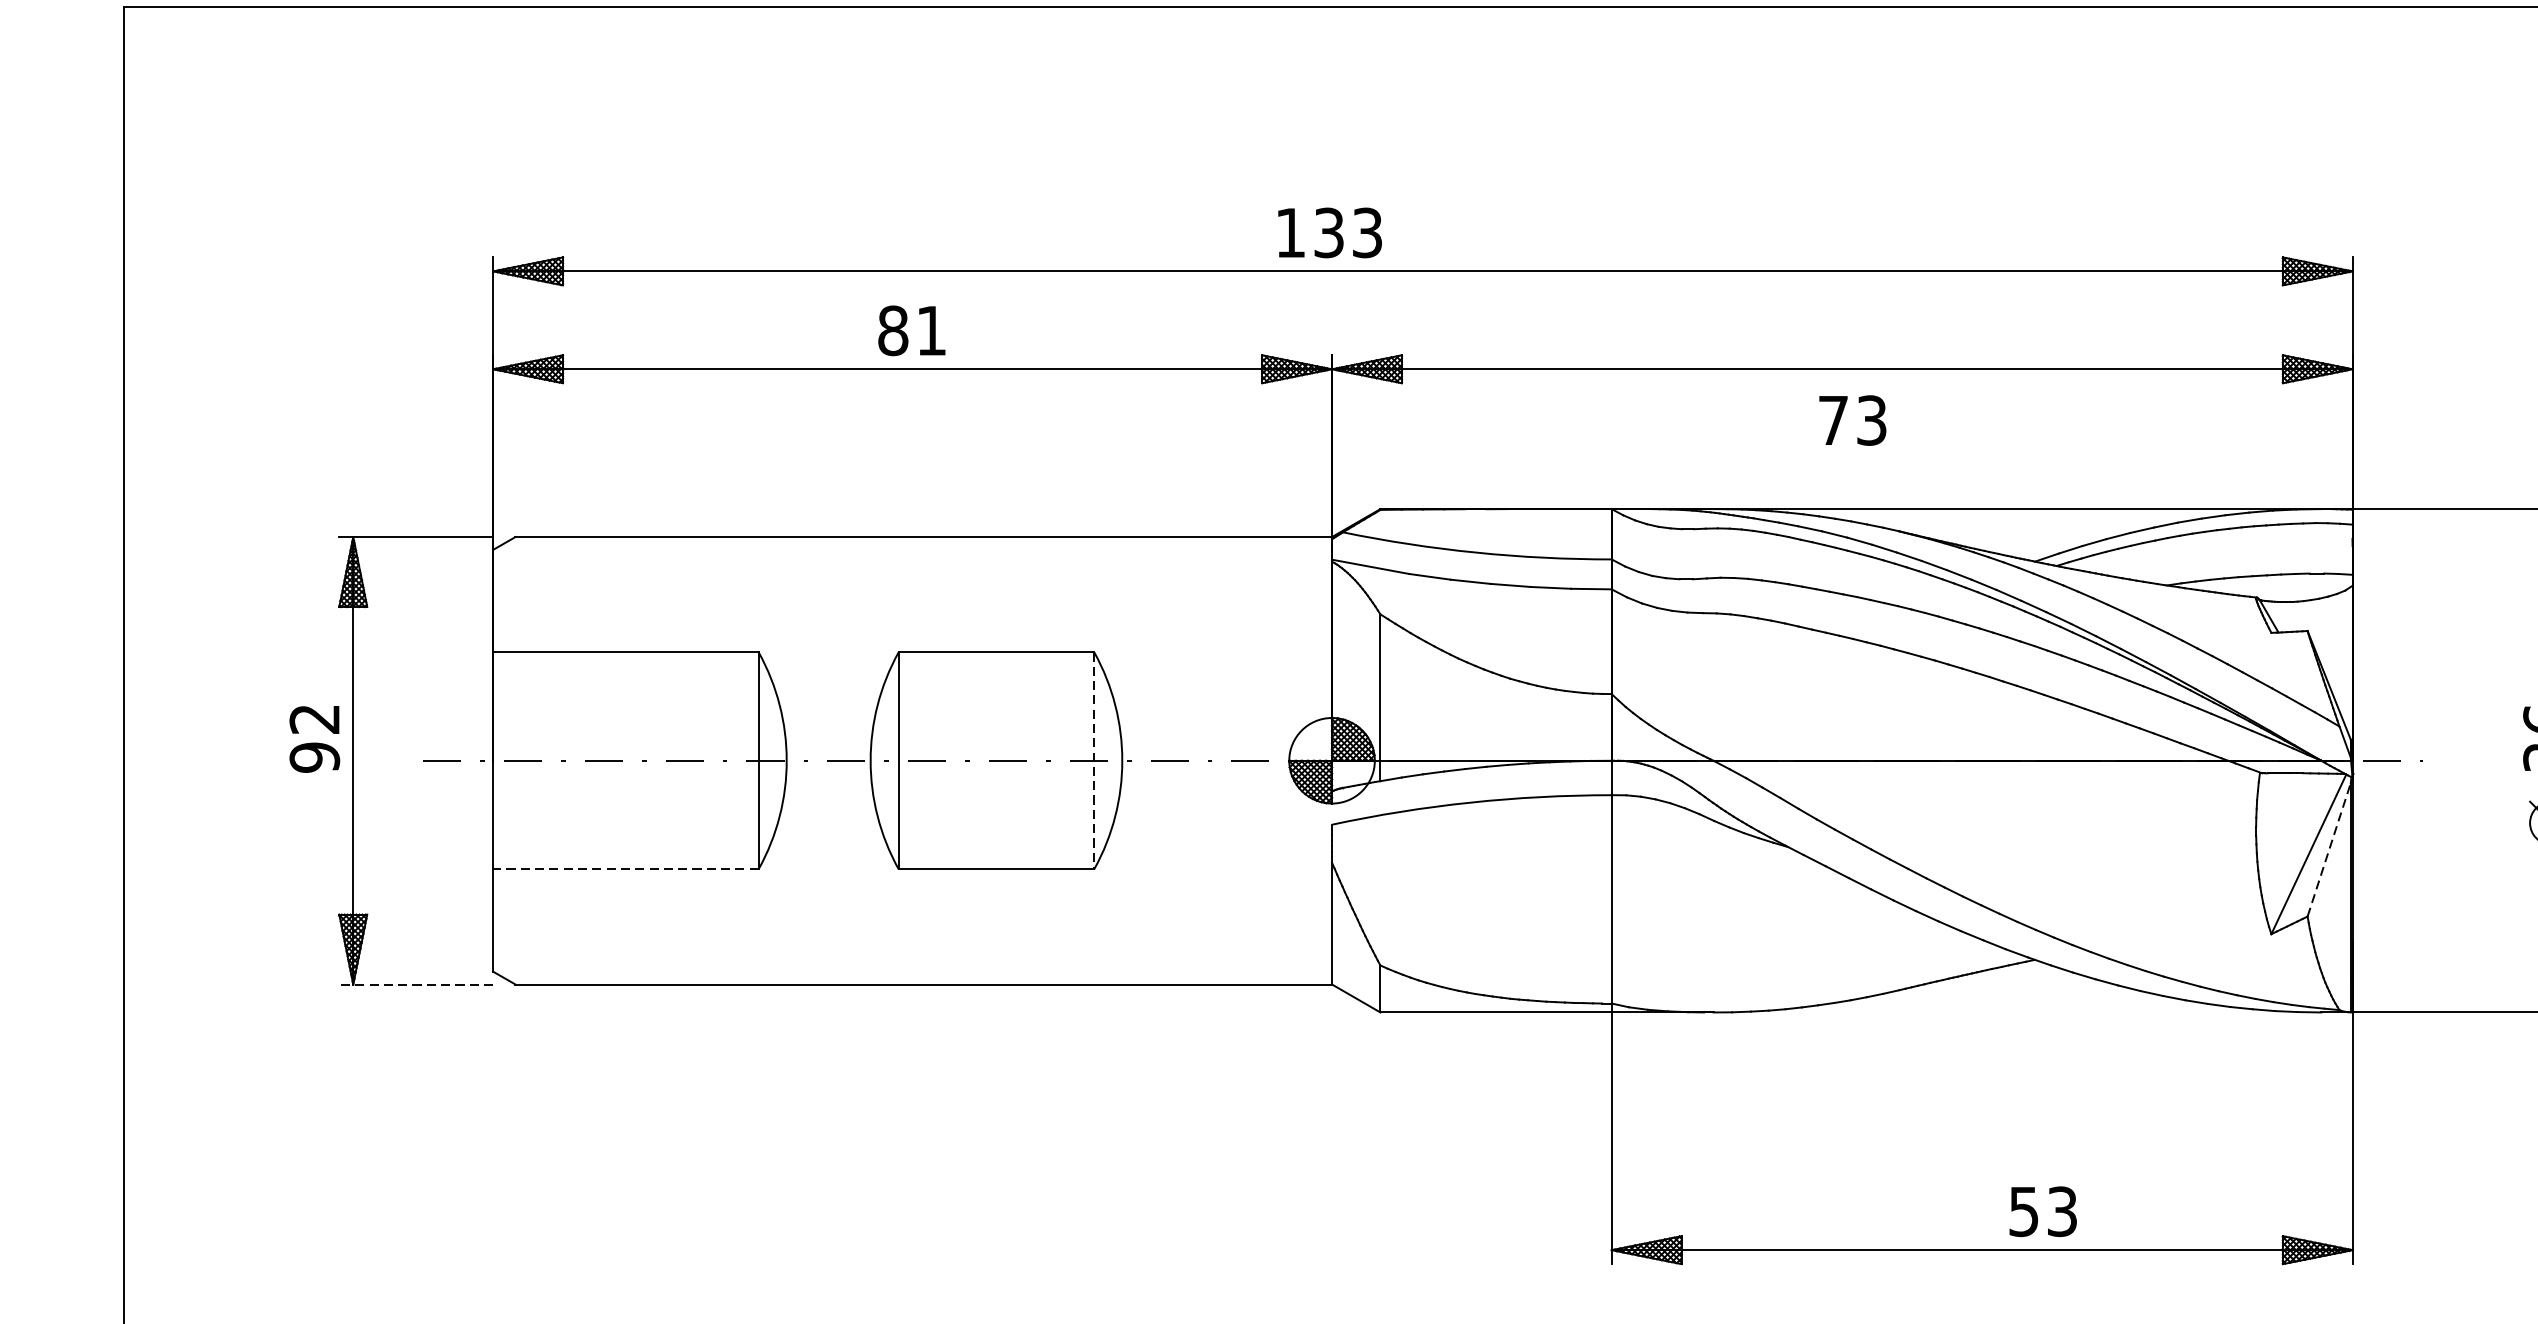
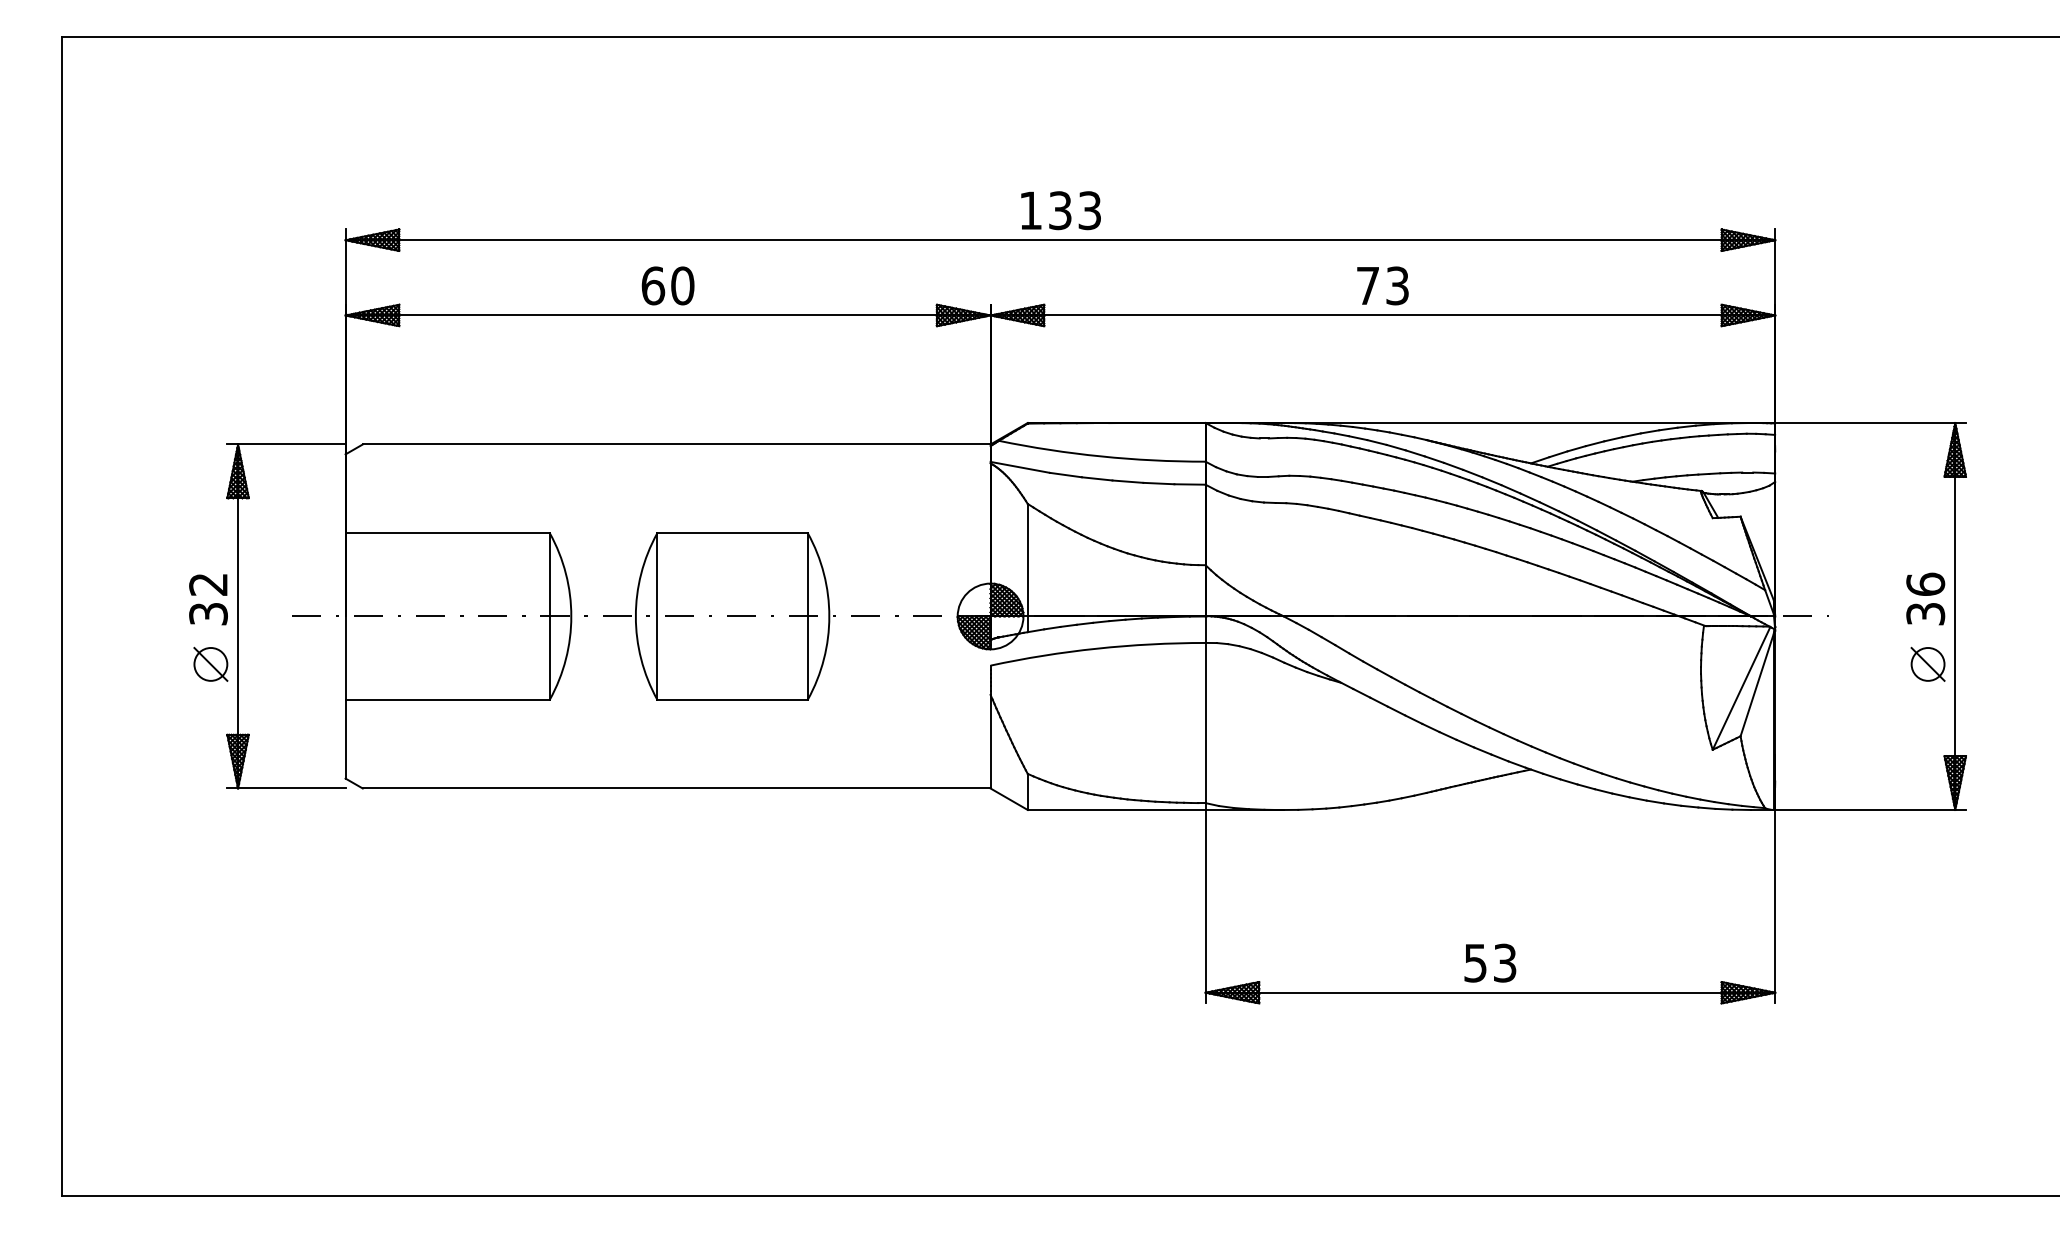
text: (1329, 232) -> (1060, 210), moved
text: (911, 330) -> (667, 285), 81 -> 60
text: (1852, 420) -> (1382, 285), moved
text: (314, 756) -> (208, 613), 92 -> 32
line: (1093, 760) -> (807, 616), dashed -> solid
part: (317, 821) -> (210, 663), added
line: (2329, 849) -> (1757, 684), dashed -> solid
line: (625, 868) -> (447, 699), dashed -> solid
line: (414, 984) -> (285, 788), dashed -> solid
text: (2043, 1210) -> (1490, 962), moved

